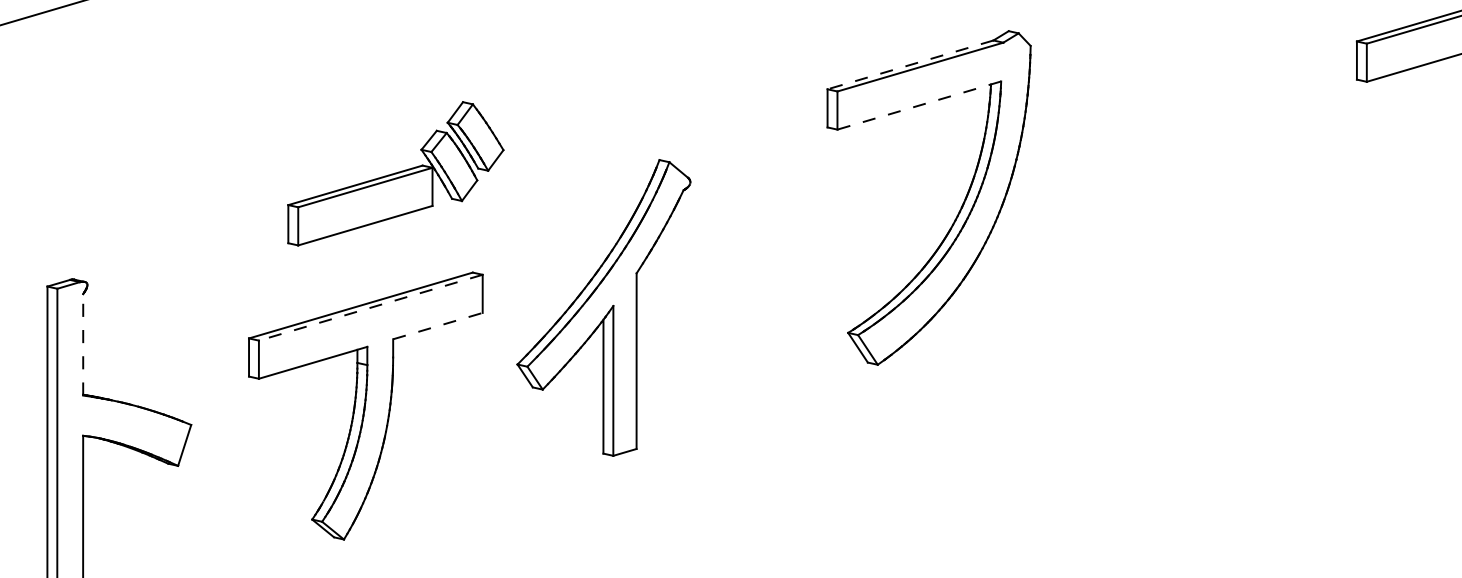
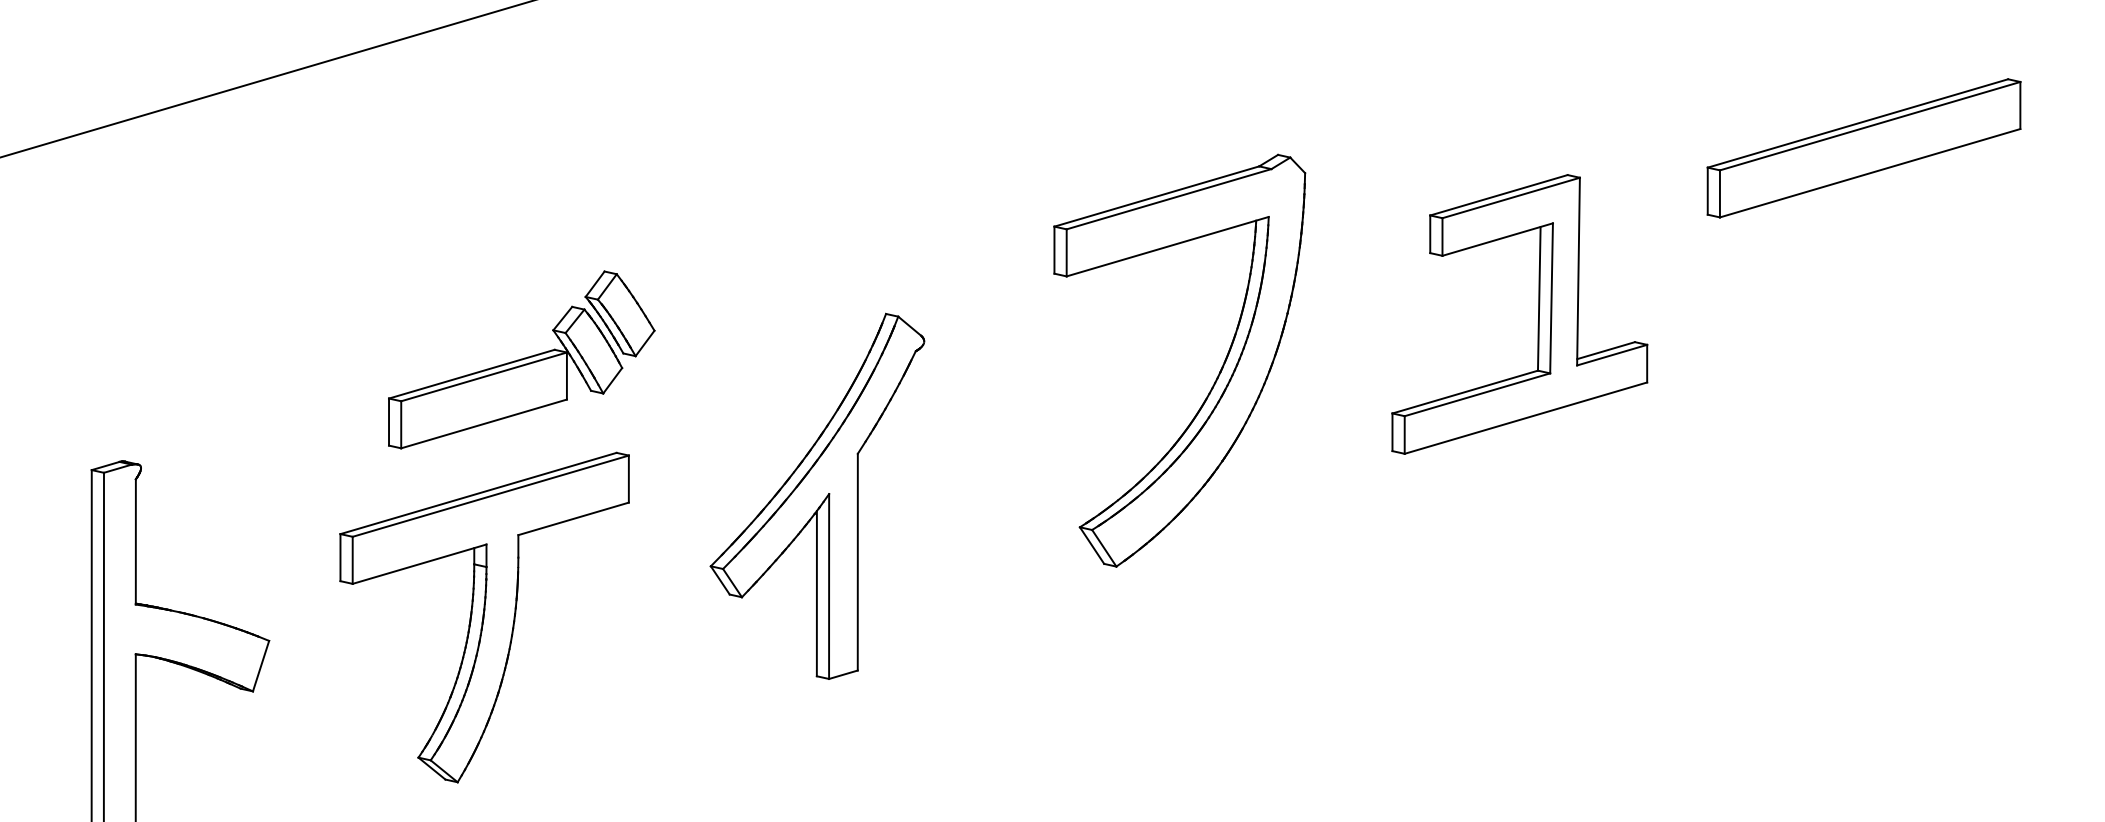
line: (910, 64) -> (1156, 196), dashed -> solid
line: (919, 105) -> (1167, 246), dashed -> solid
part: (1219, 160) -> (1538, 314), added
part: (395, 173) -> (521, 359), moved
line: (370, 307) -> (490, 496), dashed -> solid
part: (603, 307) -> (817, 495), moved
line: (437, 325) -> (573, 518), dashed -> solid
line: (82, 344) -> (135, 541), dashed -> solid

